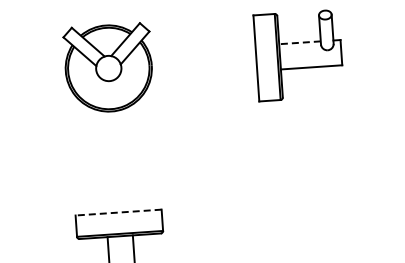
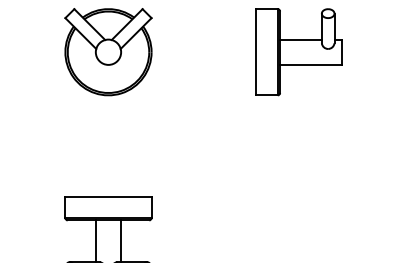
line: (300, 42) -> (301, 39), dashed -> solid
line: (118, 212) -> (108, 196), dashed -> solid

